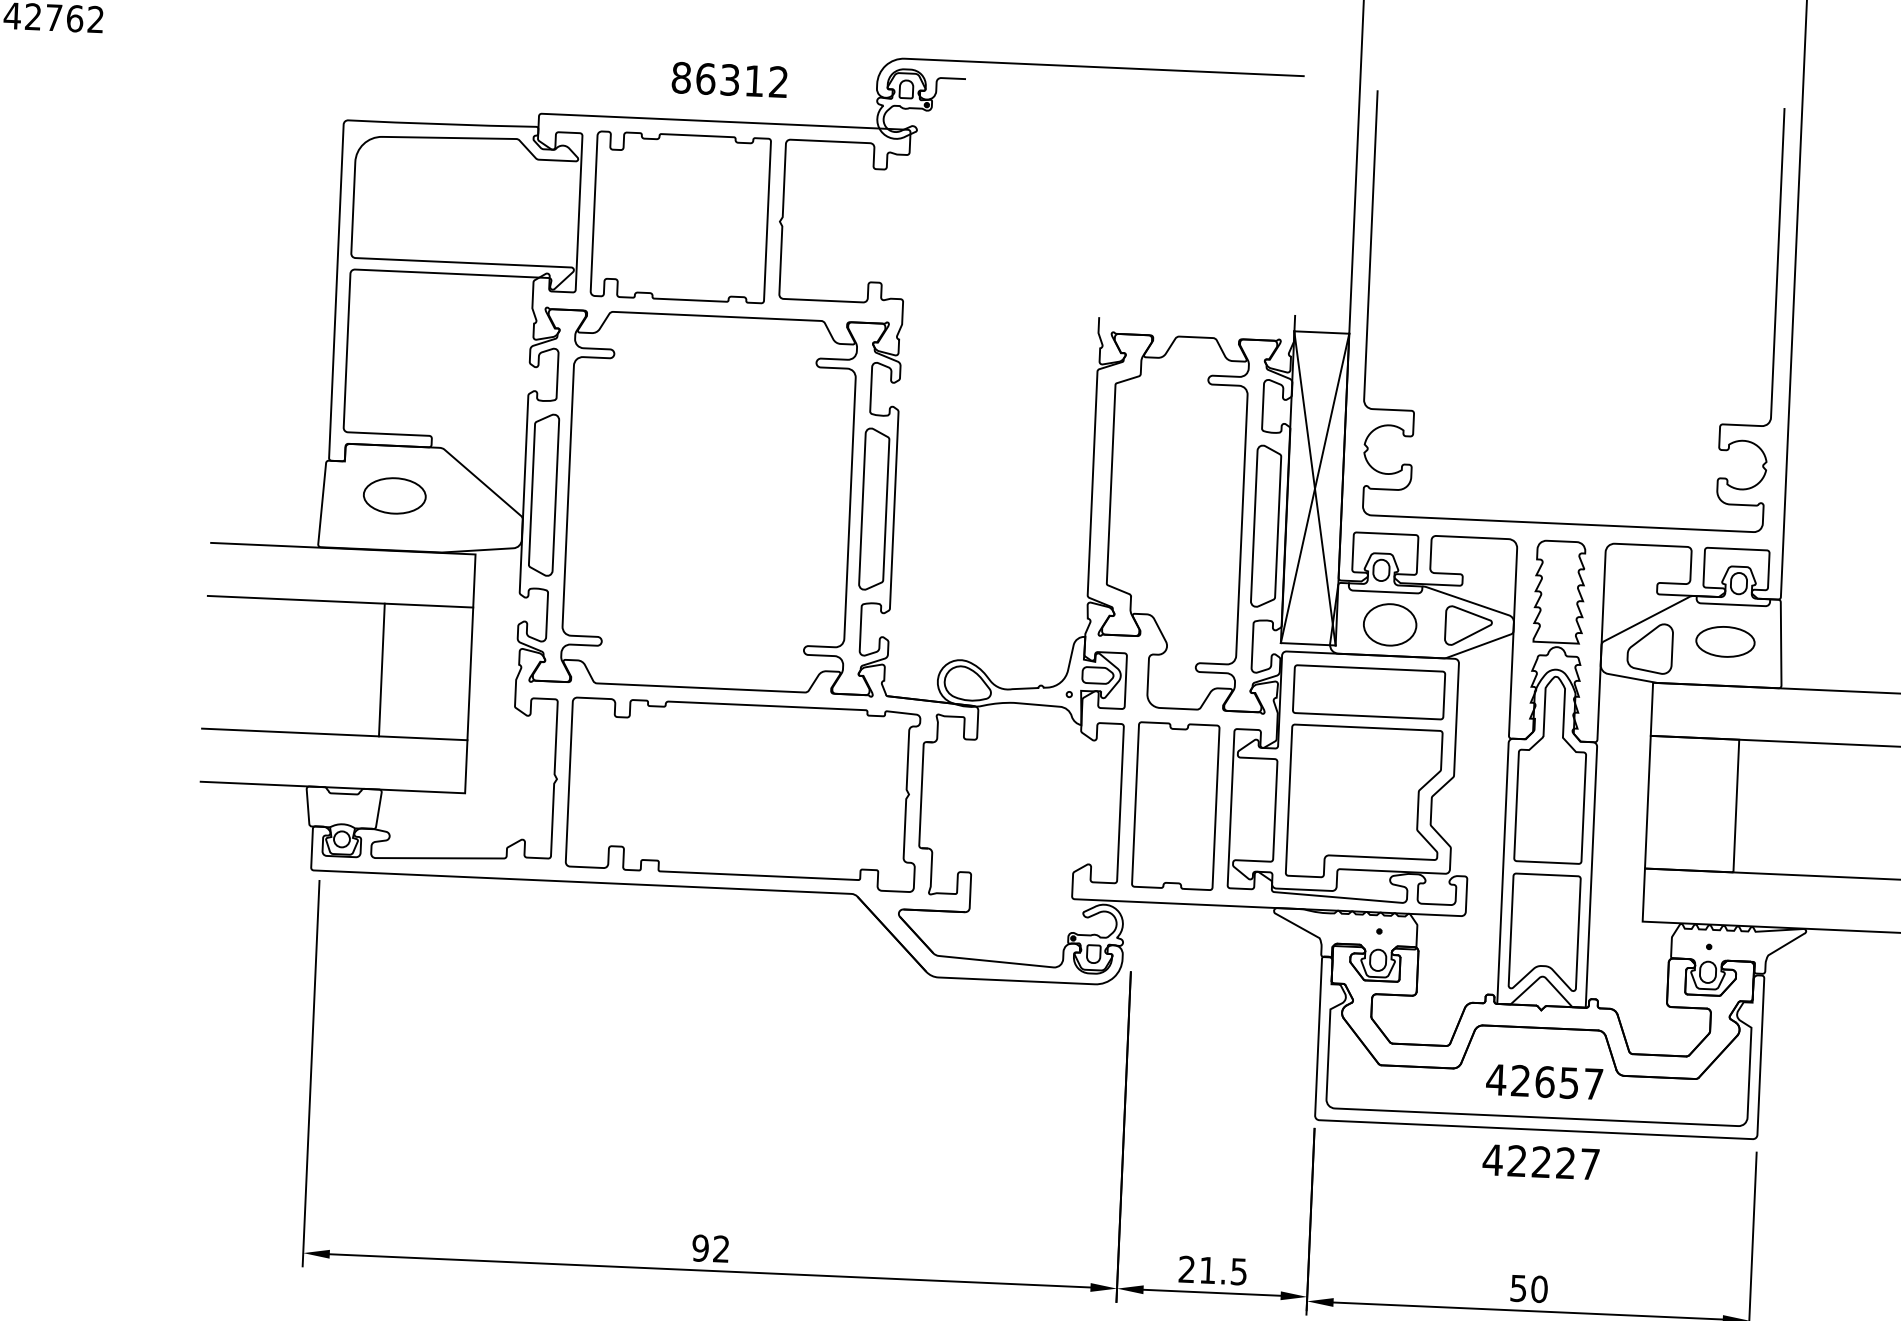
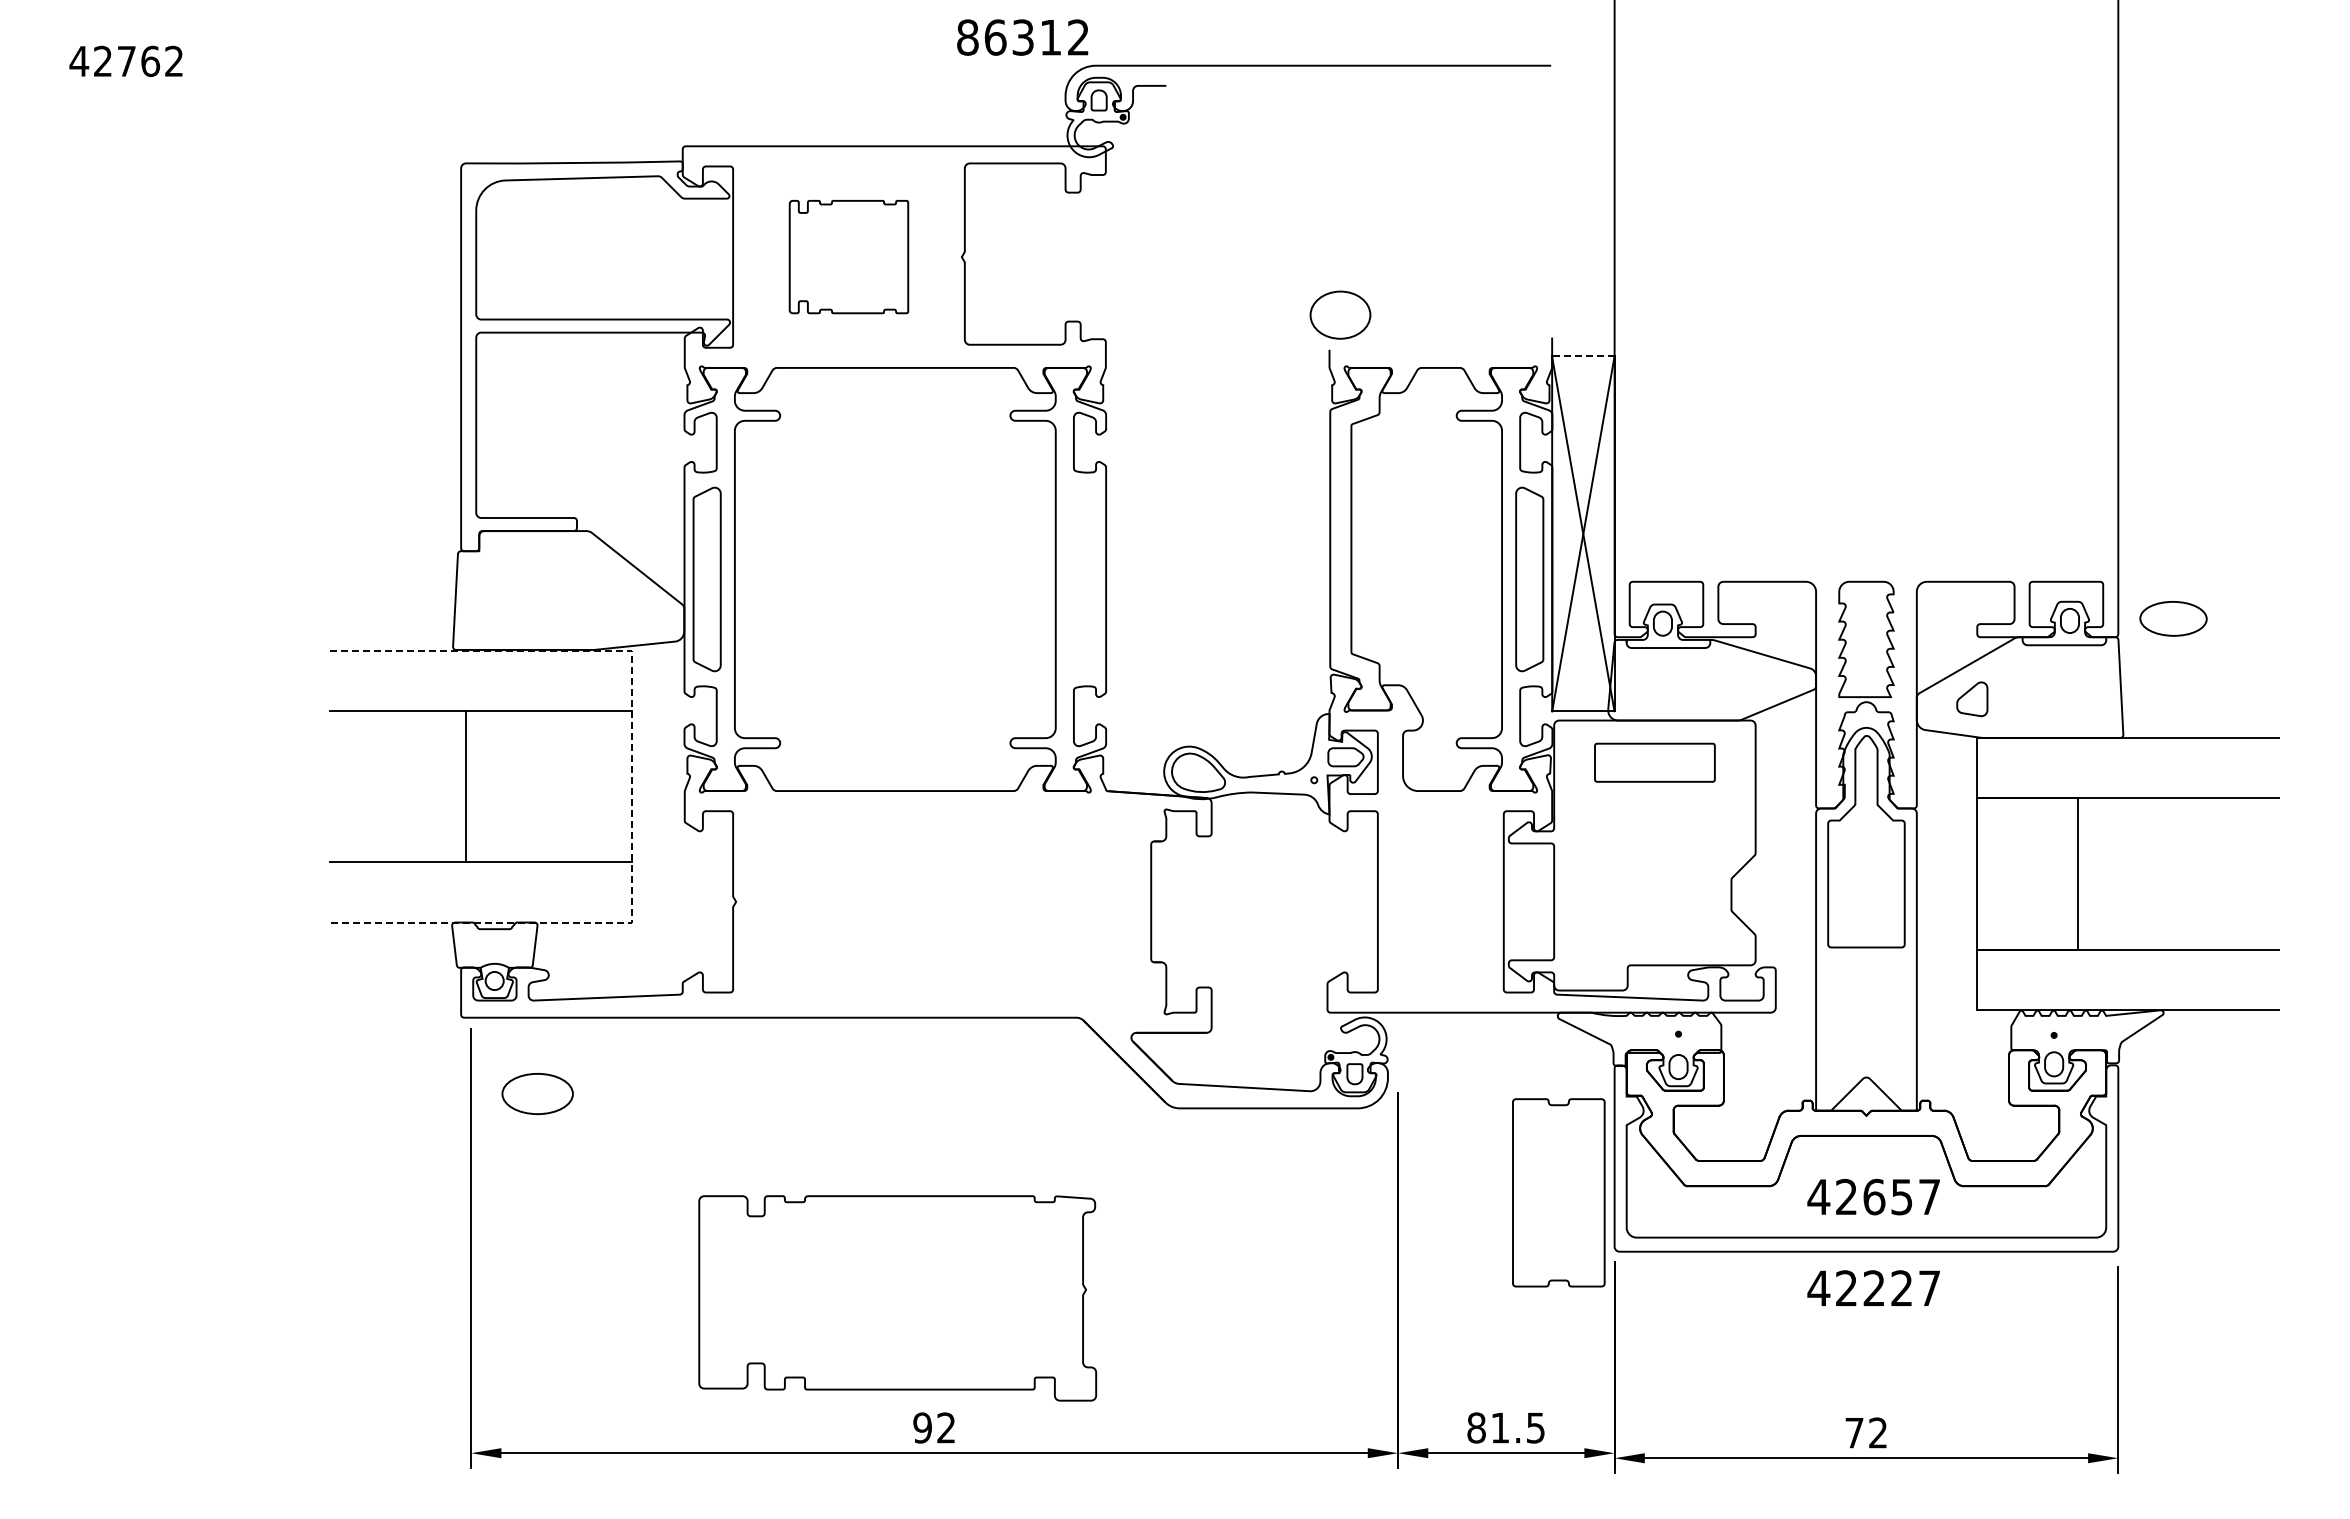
text: (729, 79) -> (1022, 37), moved
part: (680, 216) -> (848, 256), size x0.6
line: (1321, 332) -> (1582, 356), solid -> dashed
curve: (1414, 411) -> (1692, 441), removed
part: (394, 495) -> (537, 1093), moved
curve: (862, 508) -> (1070, 579), removed
part: (1390, 624) -> (1340, 314), moved
part: (1468, 625) -> (1764, 682), removed
part: (1725, 641) -> (2173, 618), moved
part: (1650, 648) -> (1972, 699), size x0.6
line: (381, 670) -> (465, 786), moved
line: (470, 673) -> (632, 786), solid -> dashed
part: (1368, 691) -> (1654, 762), size x0.7
part: (743, 794) -> (897, 1298), moved
part: (1363, 803) -> (1654, 889), removed
part: (1175, 805) -> (1558, 1192), moved
part: (1544, 931) -> (1866, 1026), removed
text: (1186, 1269) -> (1476, 1427), 21.5 -> 81.5
text: (1529, 1288) -> (1866, 1432), 50 -> 72

